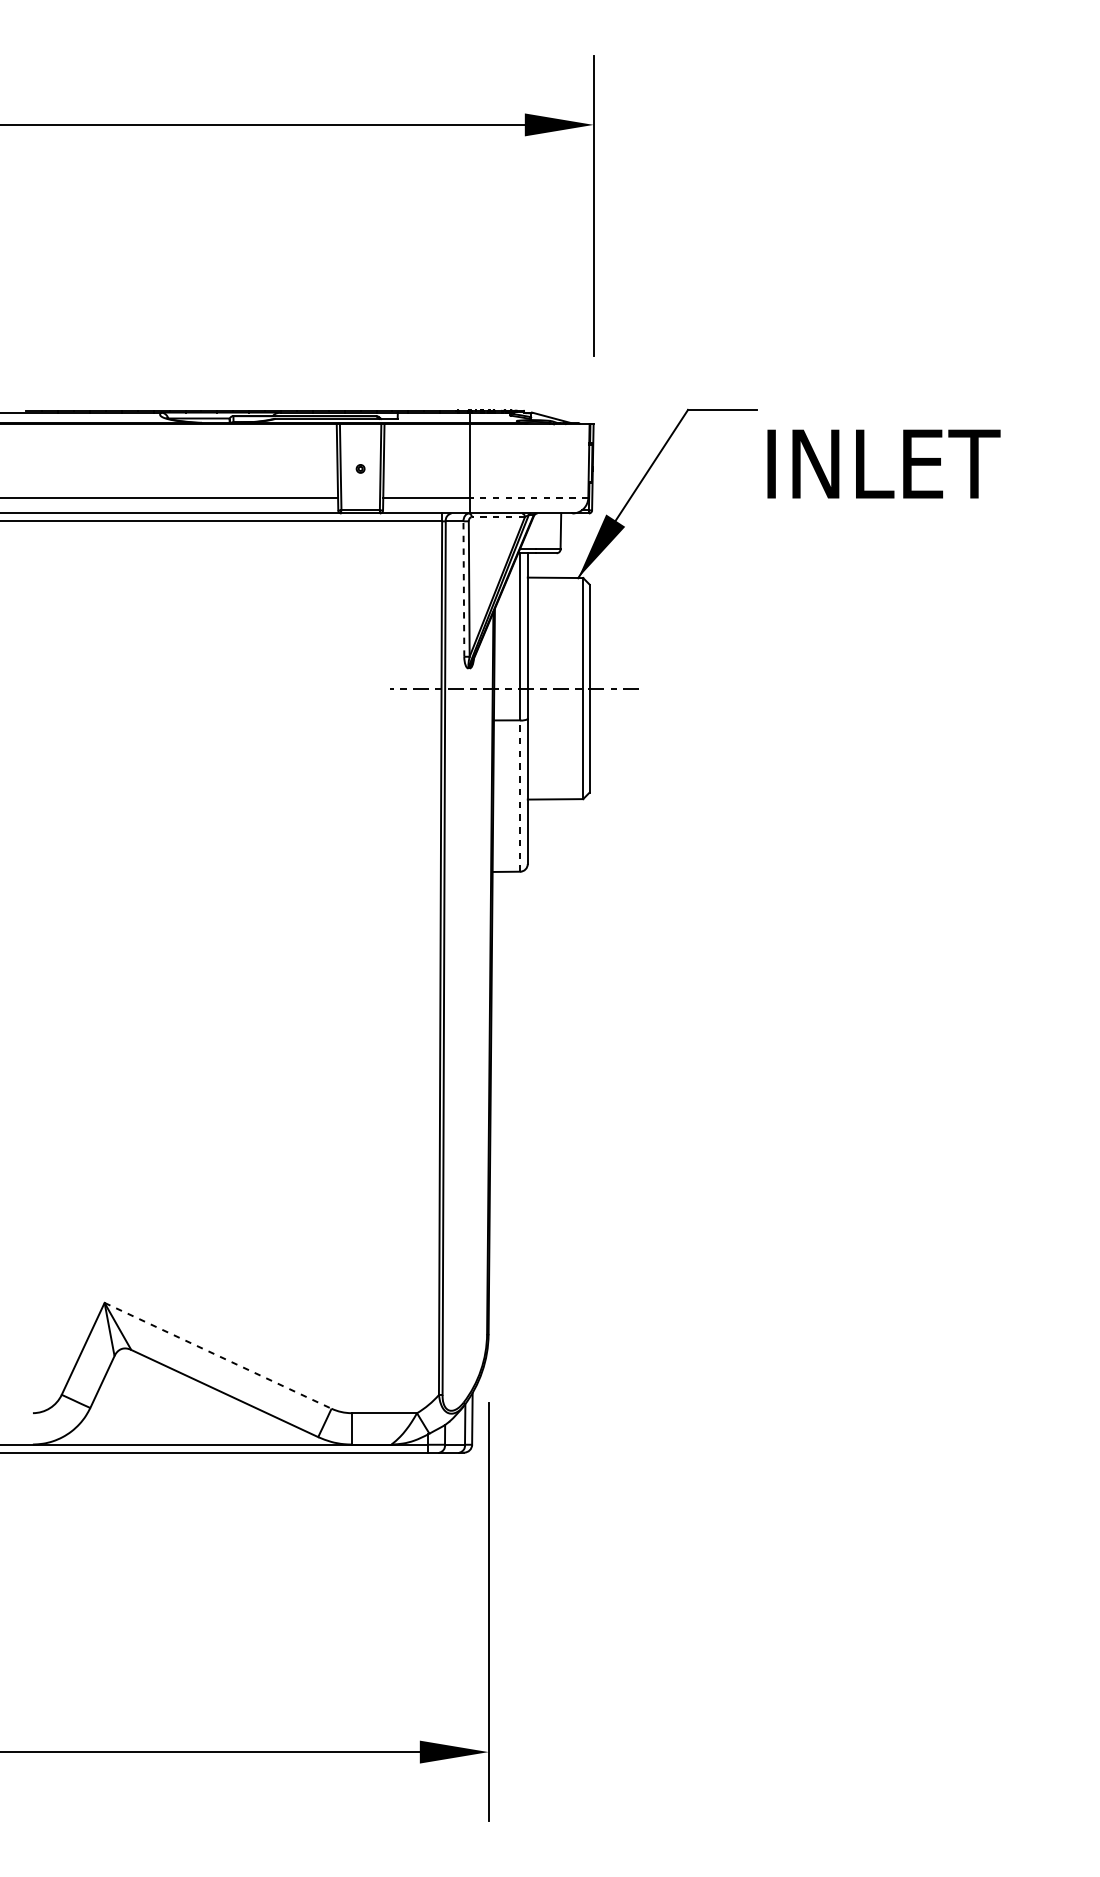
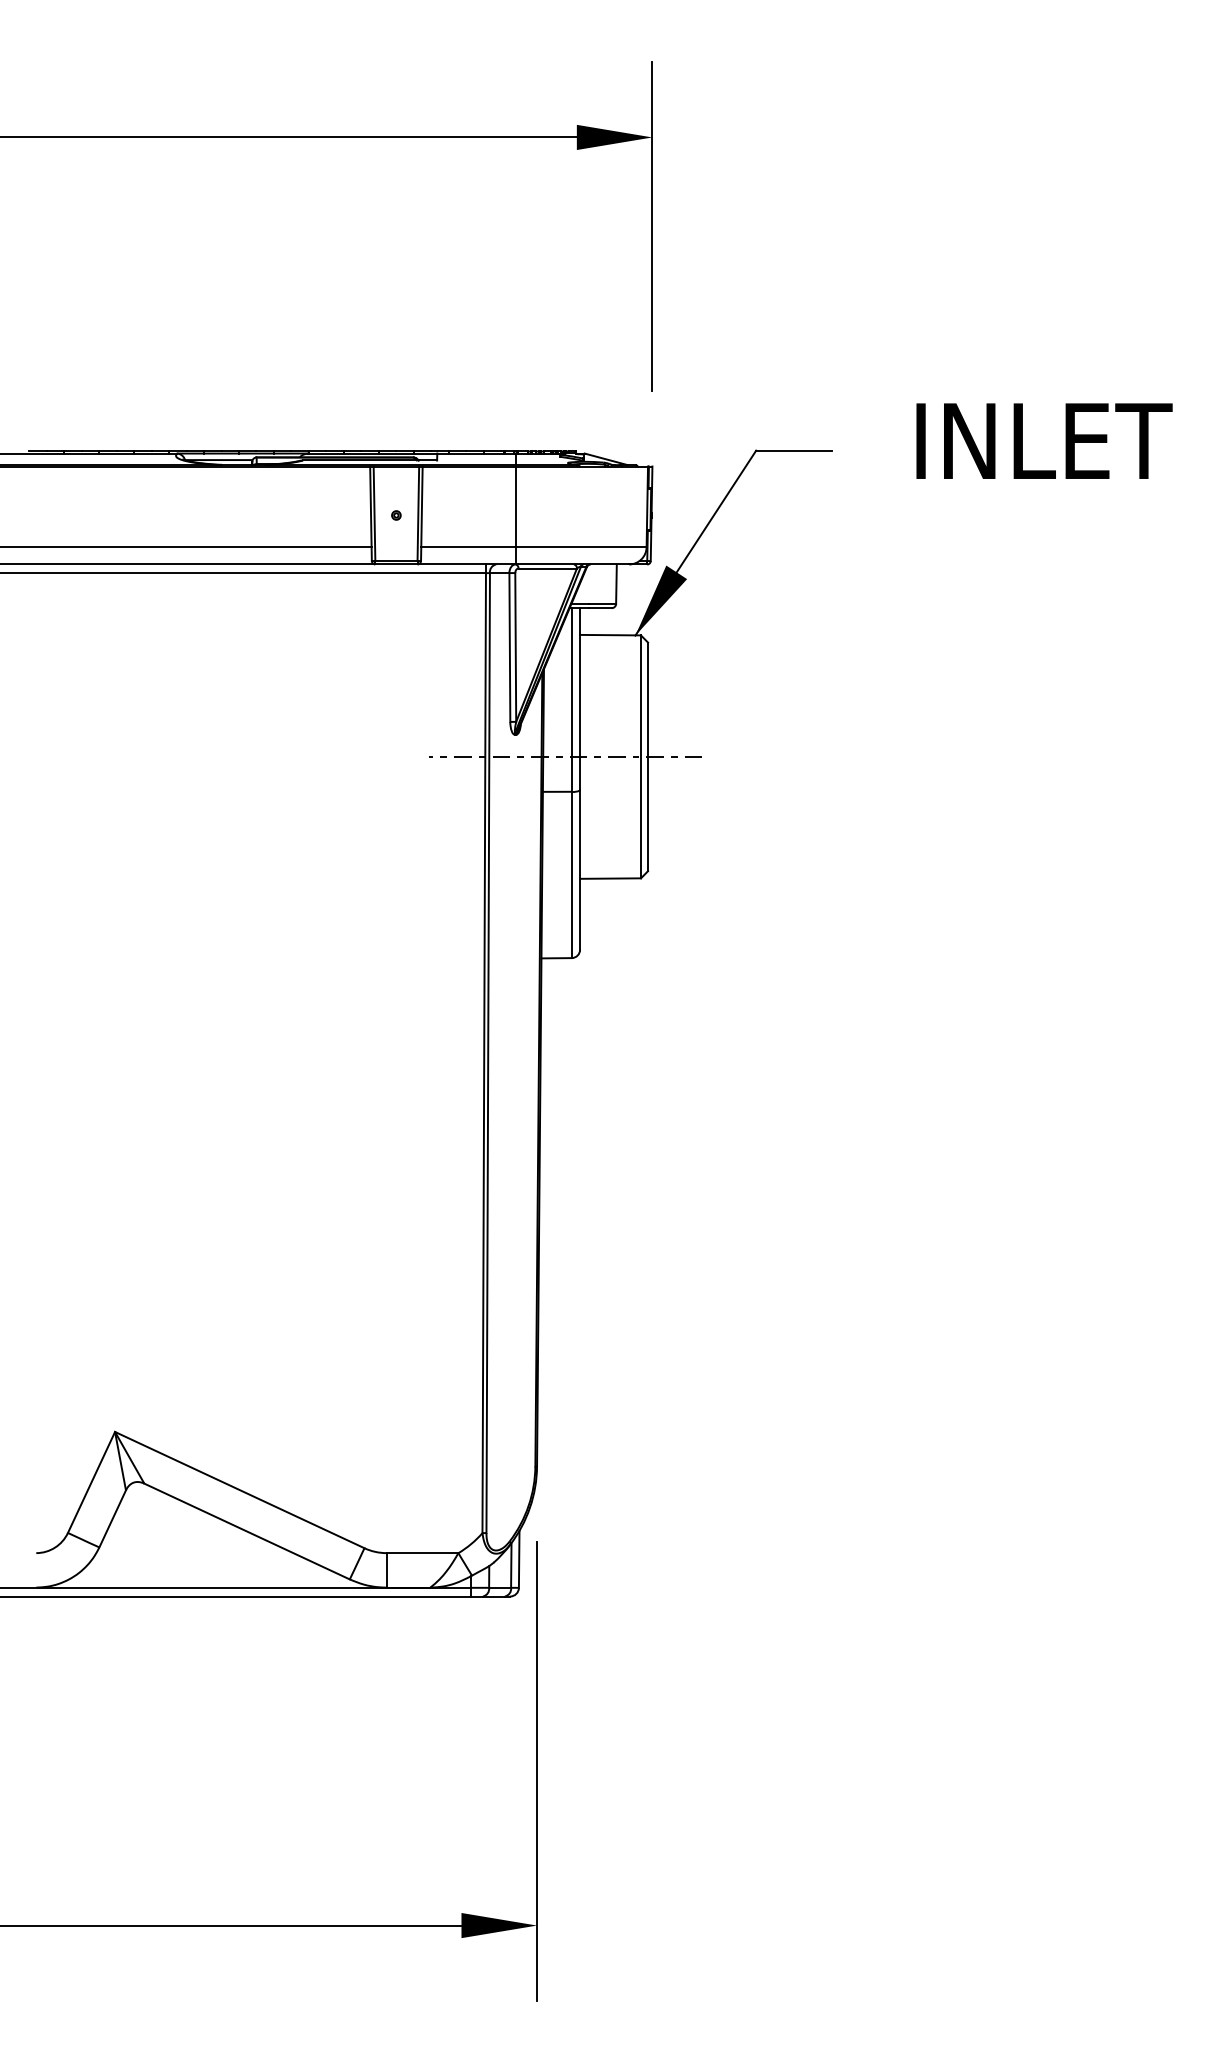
text: (883, 463) -> (1044, 440), moved
line: (528, 498) -> (580, 547), dashed -> solid
line: (498, 517) -> (547, 568), dashed -> solid
line: (463, 589) -> (509, 647), dashed -> solid
line: (519, 795) -> (571, 874), dashed -> solid
line: (217, 1356) -> (239, 1490), dashed -> solid

